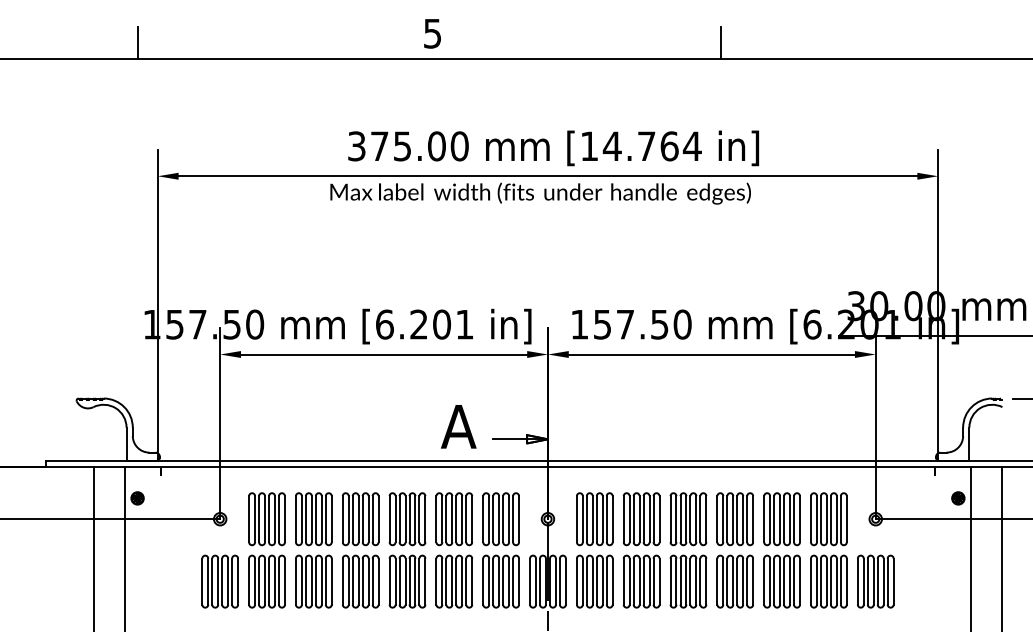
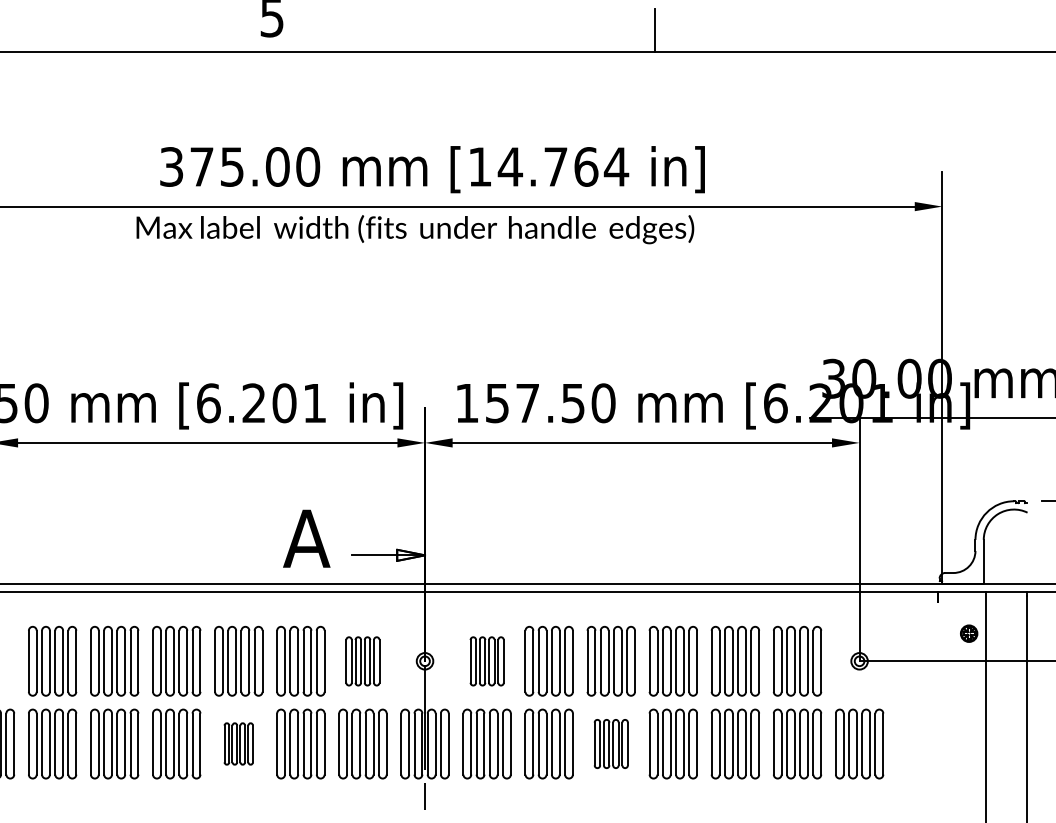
part: (500, 519) -> (362, 661), size x0.7
part: (594, 519) -> (486, 661), size x0.7
part: (407, 581) -> (238, 743), size x0.6
part: (688, 581) -> (611, 743), size x0.7

